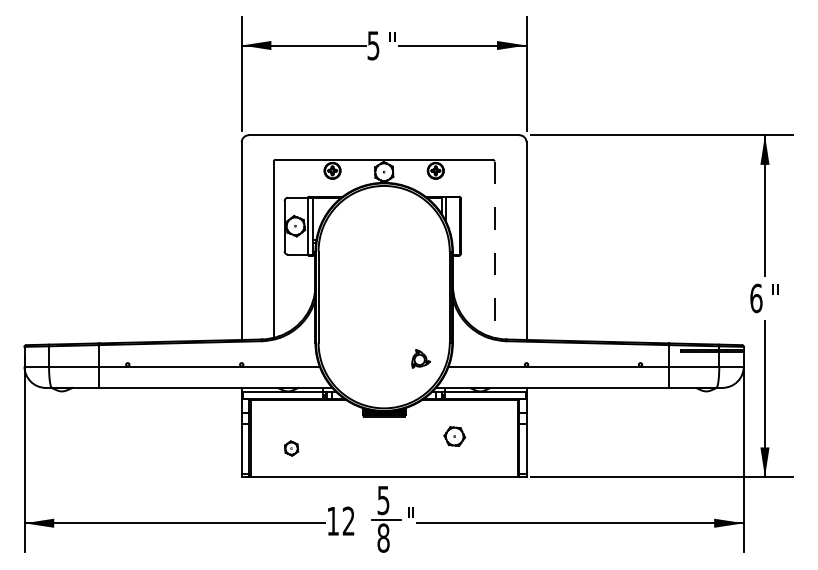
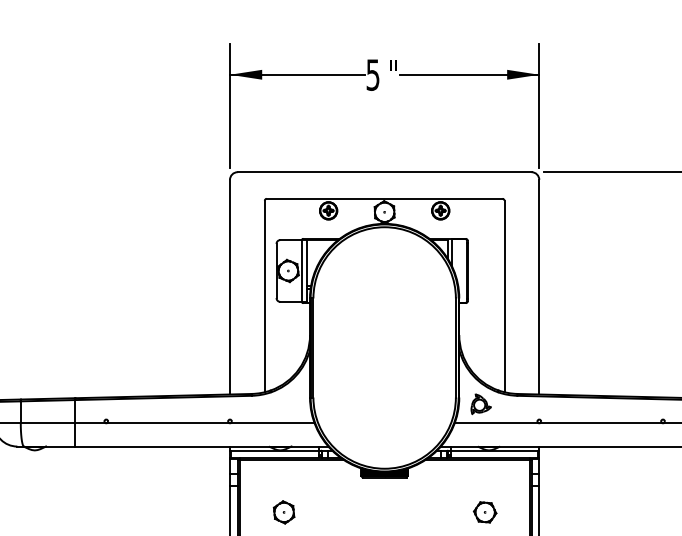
line: (494, 250) -> (504, 297), dashed -> solid
part: (420, 358) -> (480, 403), moved
part: (454, 436) -> (484, 512), moved
part: (291, 448) -> (284, 512), size x1.43

